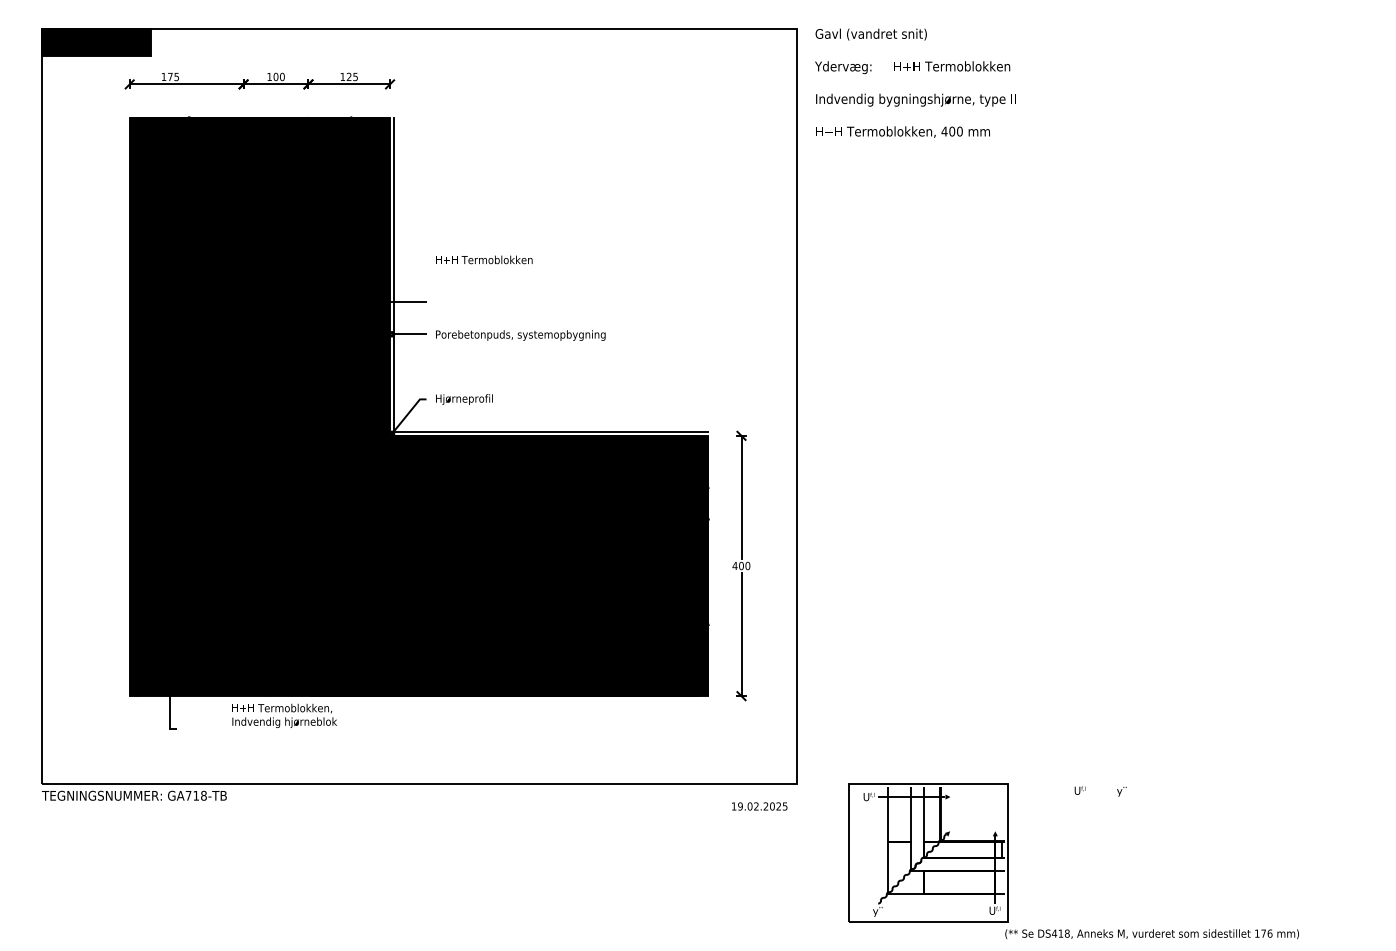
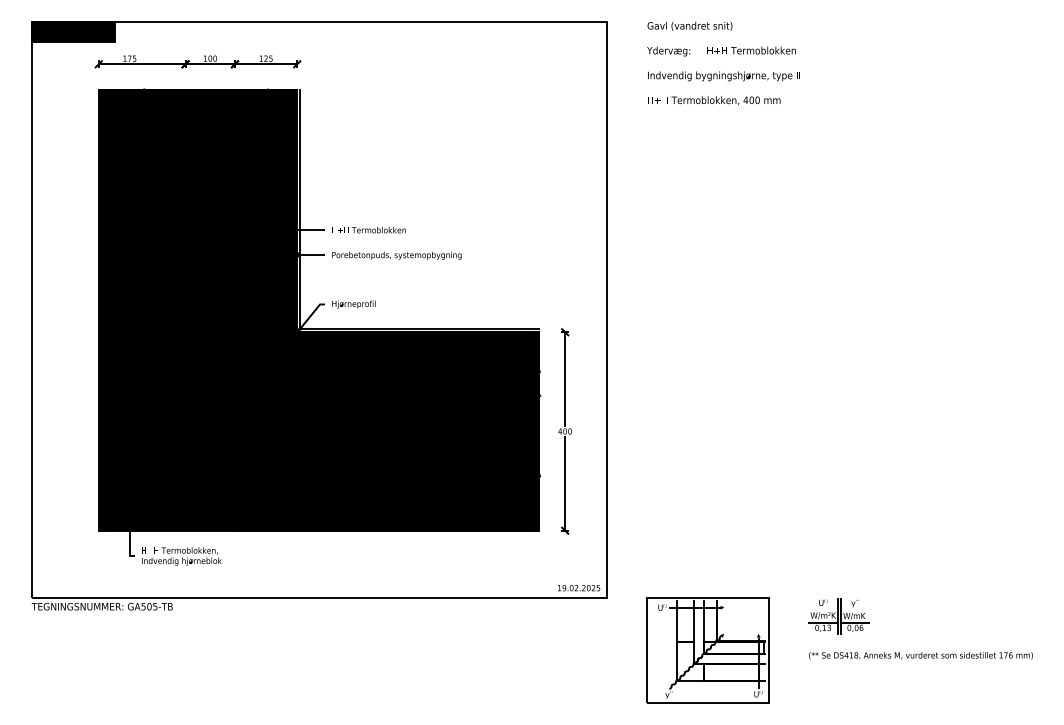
text: (915, 82) -> (723, 62), moved
text: (484, 259) -> (369, 229), moved
text: (284, 715) -> (181, 556), moved
text: (195, 795) -> (148, 606), GA718-TB -> GA505-TB
text: (759, 806) -> (578, 588), moved
part: (1100, 808) -> (838, 616), added
text: (1151, 934) -> (920, 656), moved

